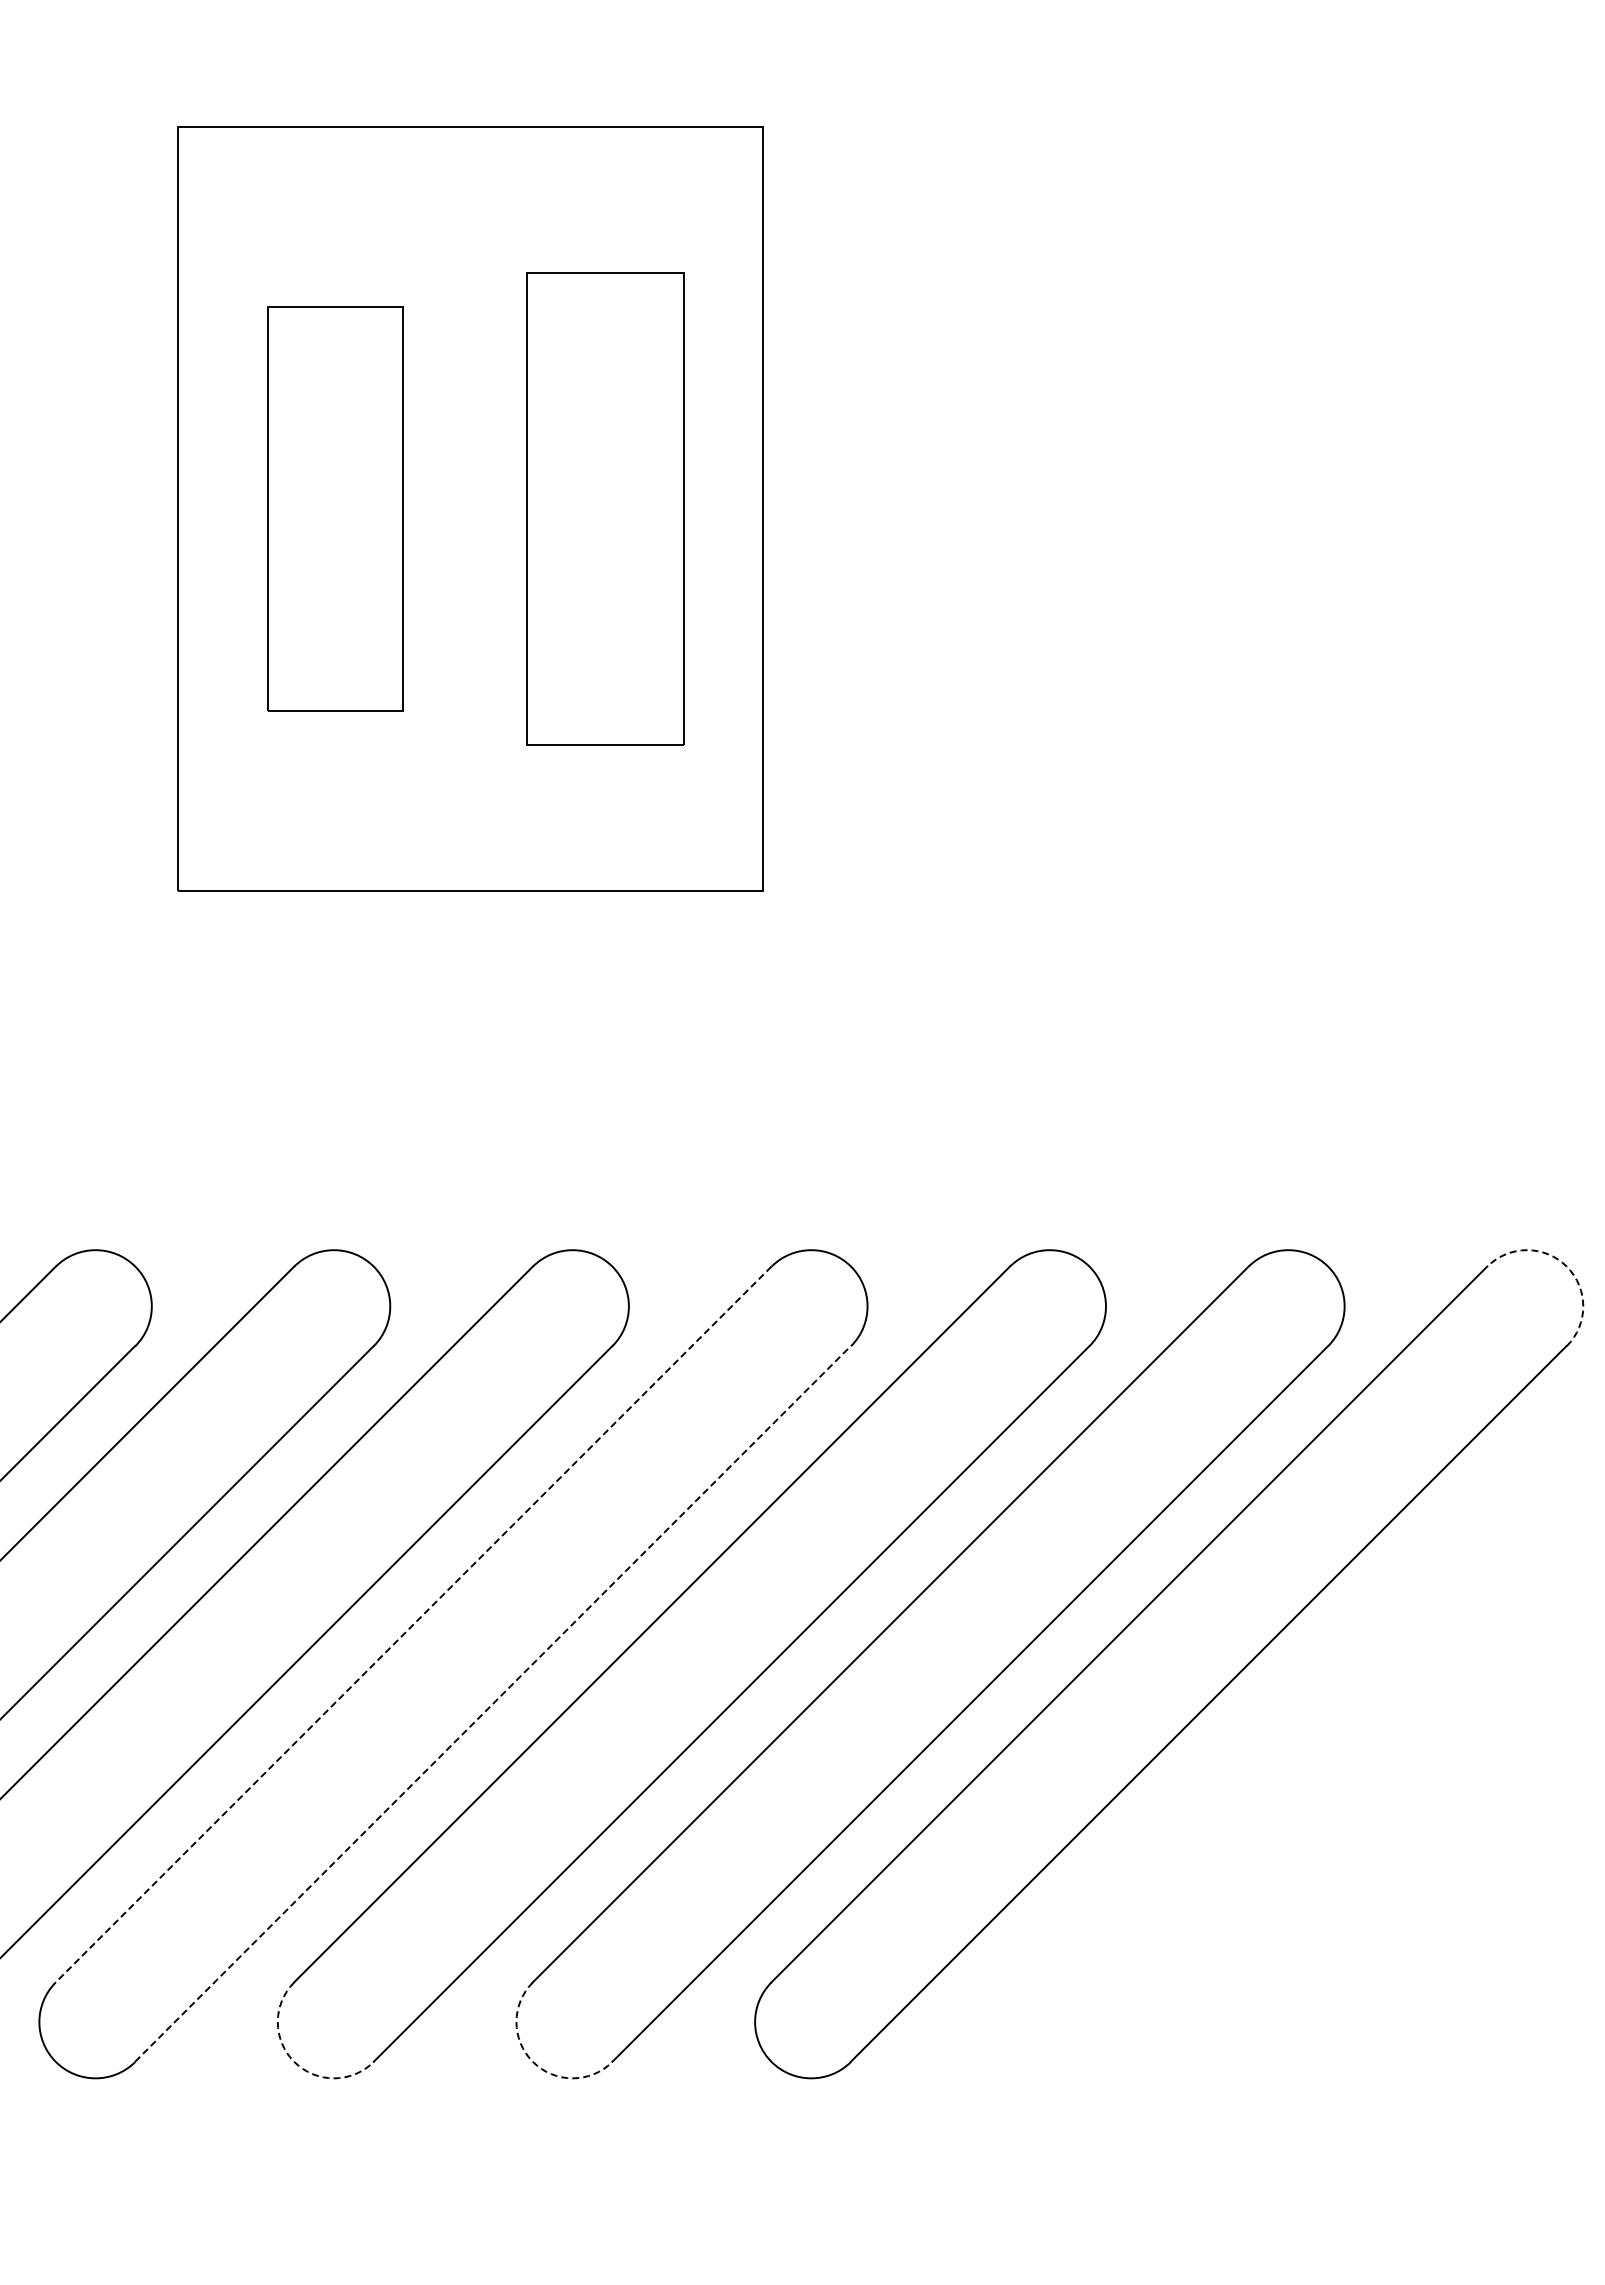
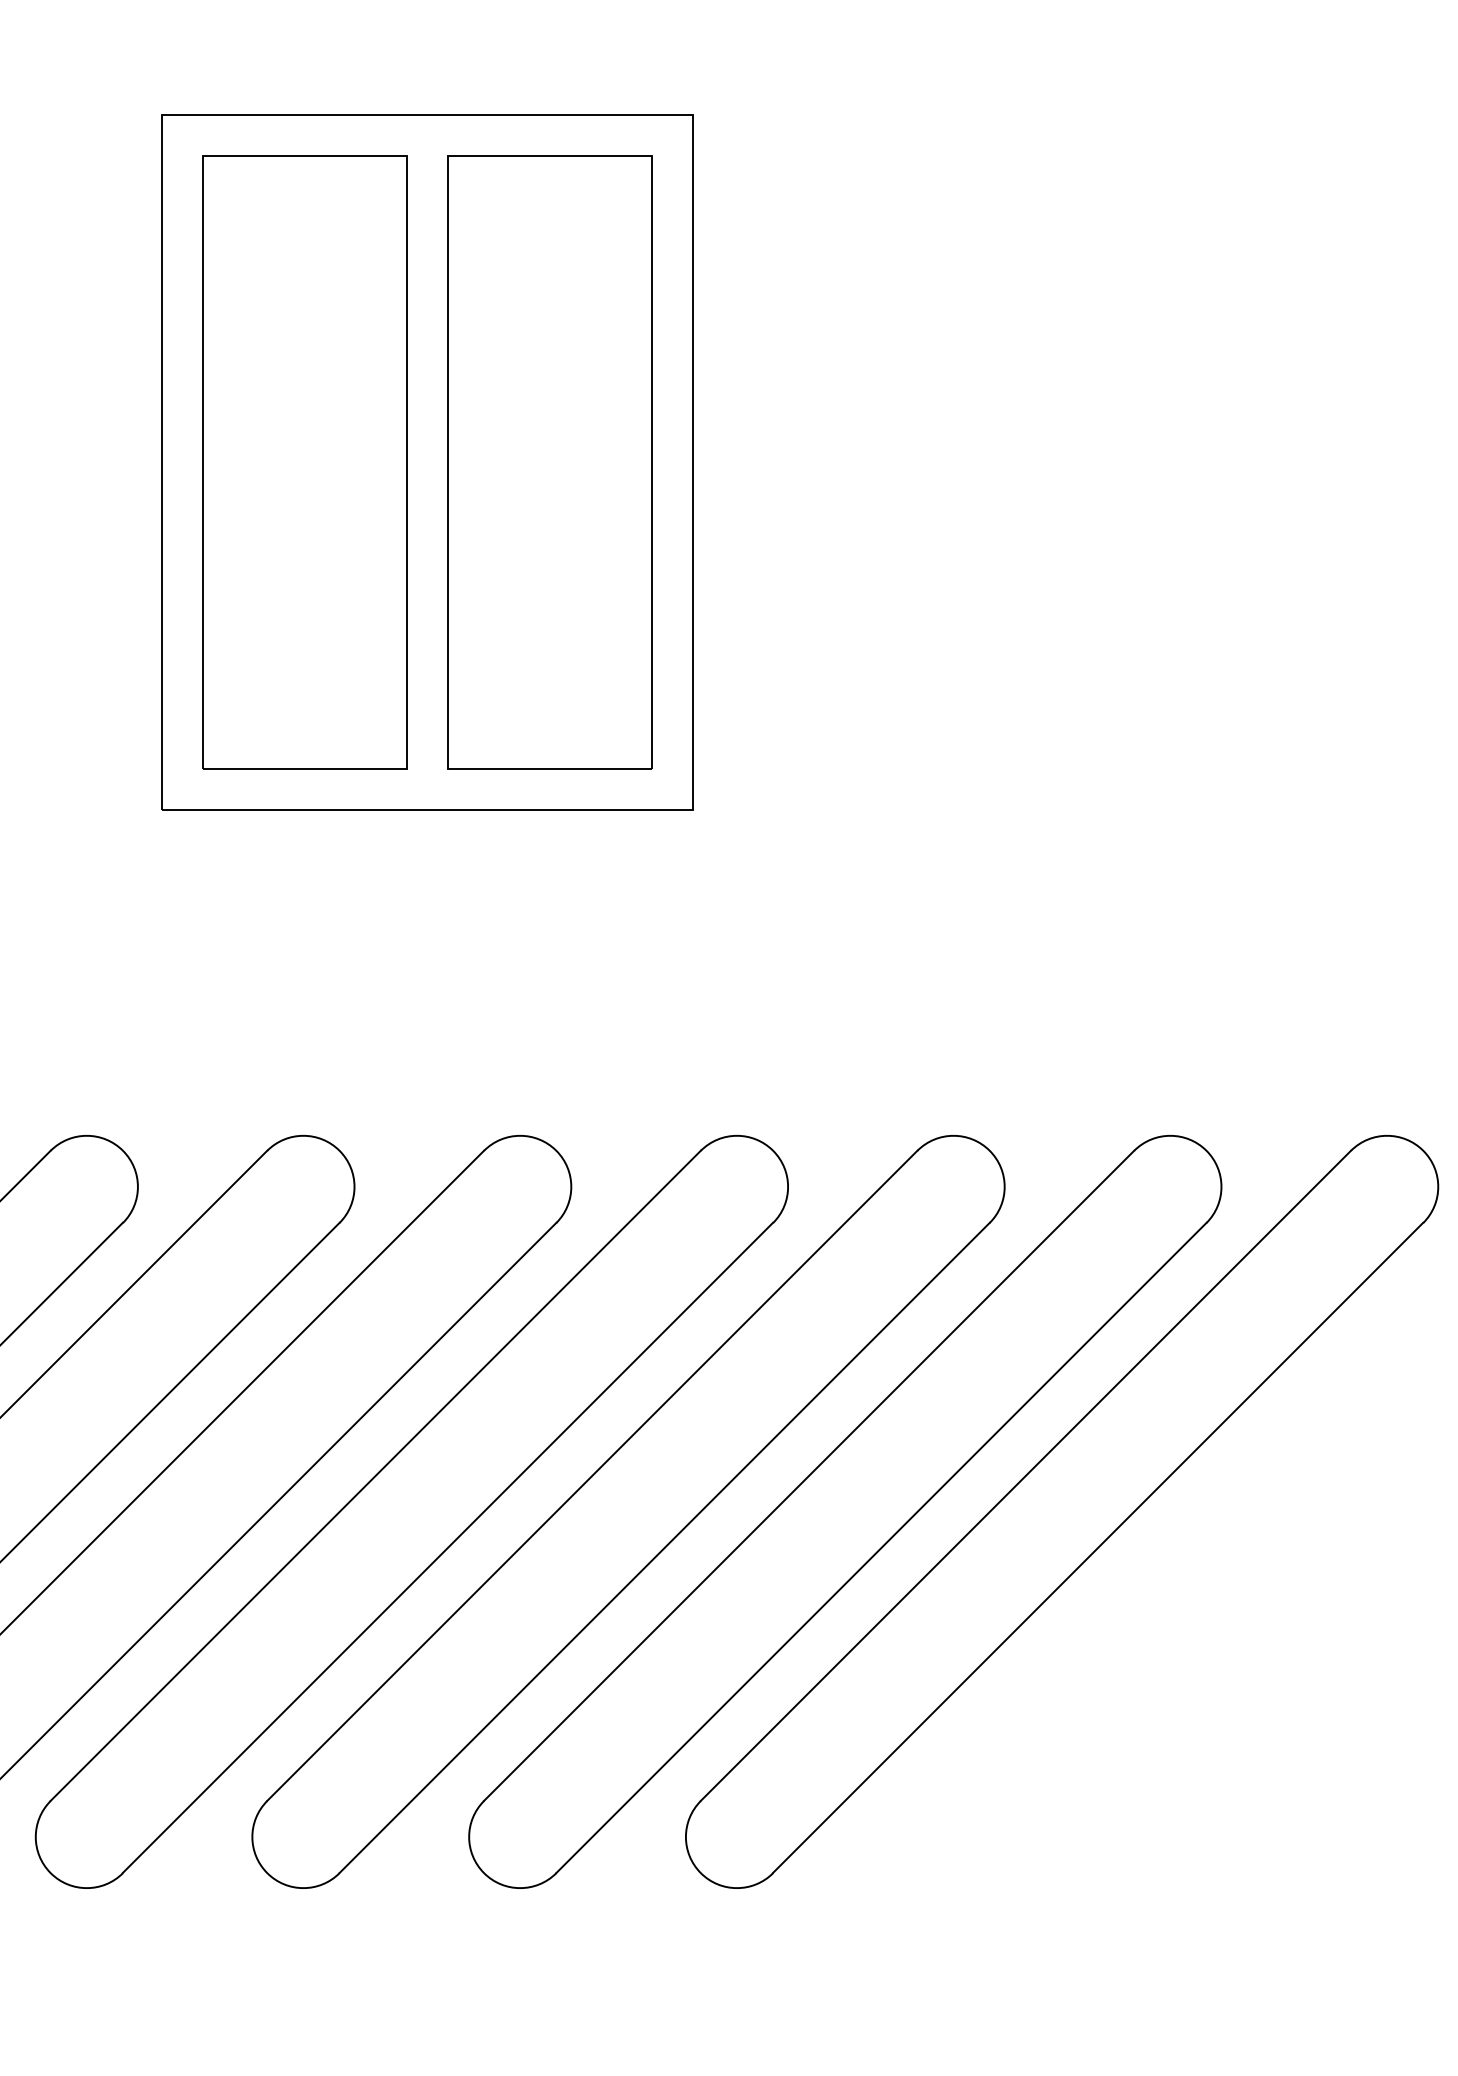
part: (335, 508) -> (304, 462), size x1.67
part: (605, 508) -> (550, 462), size x1.43
arc: (1566, 1266) -> (1423, 1150), dashed -> solid
line: (413, 1624) -> (375, 1475), dashed -> solid
line: (493, 1703) -> (448, 1547), dashed -> solid
arc: (294, 2061) -> (267, 1872), dashed -> solid
arc: (532, 2061) -> (483, 1872), dashed -> solid

